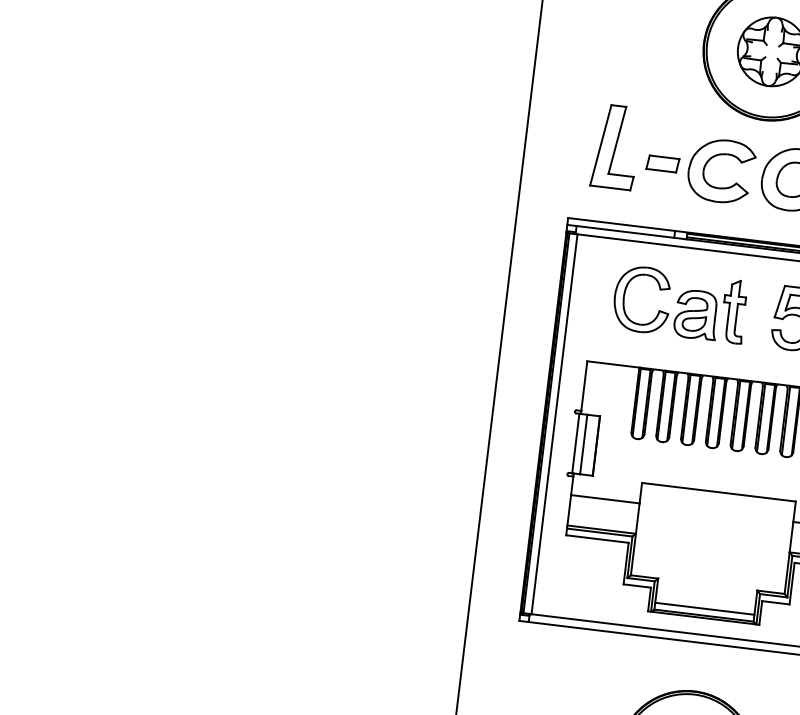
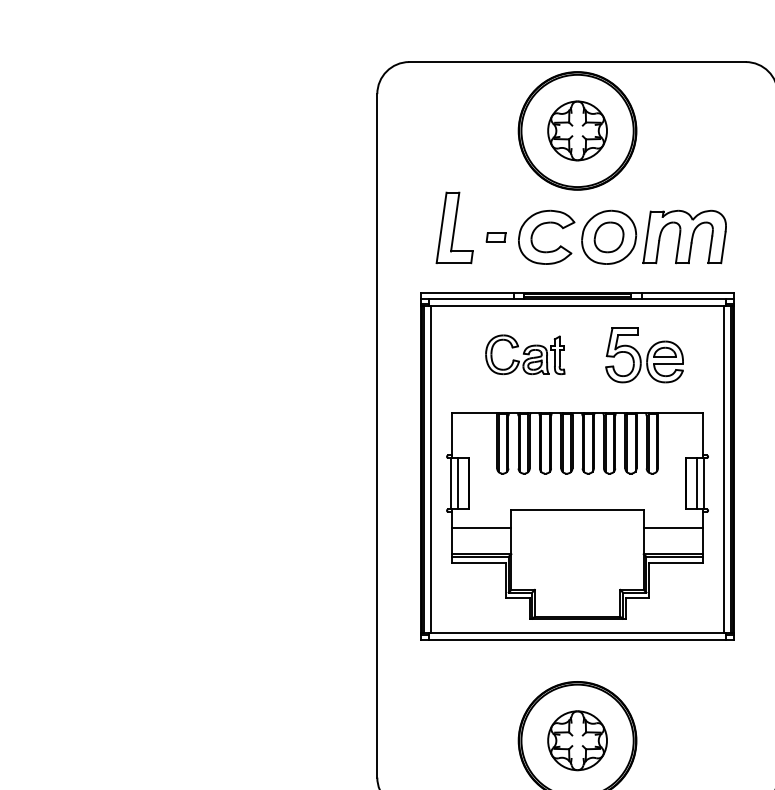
part: (662, 164) -> (495, 237), size x0.7
part: (680, 304) -> (525, 354), size x0.7
line: (704, 608) -> (577, 610), removed

